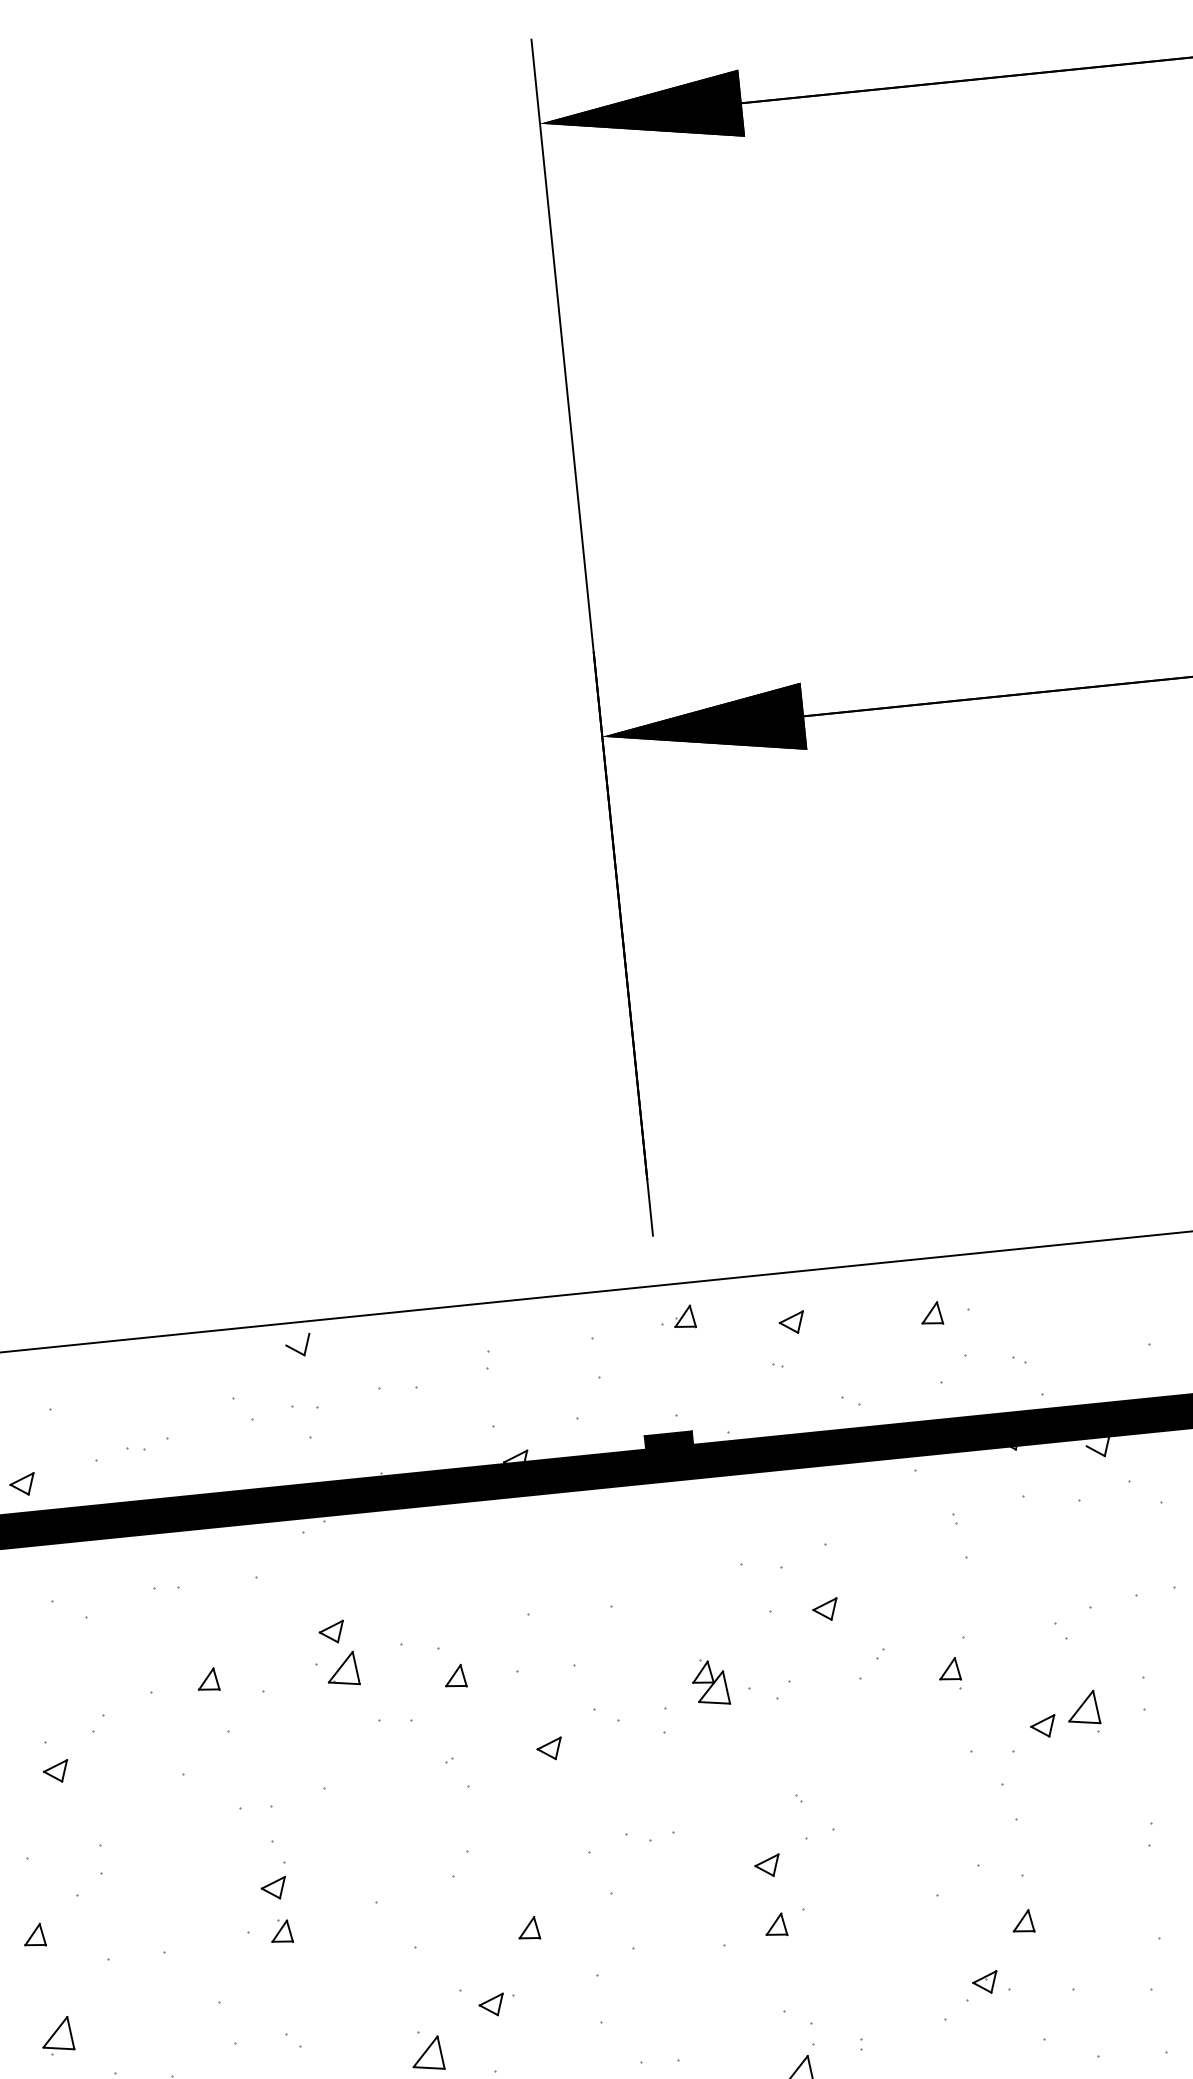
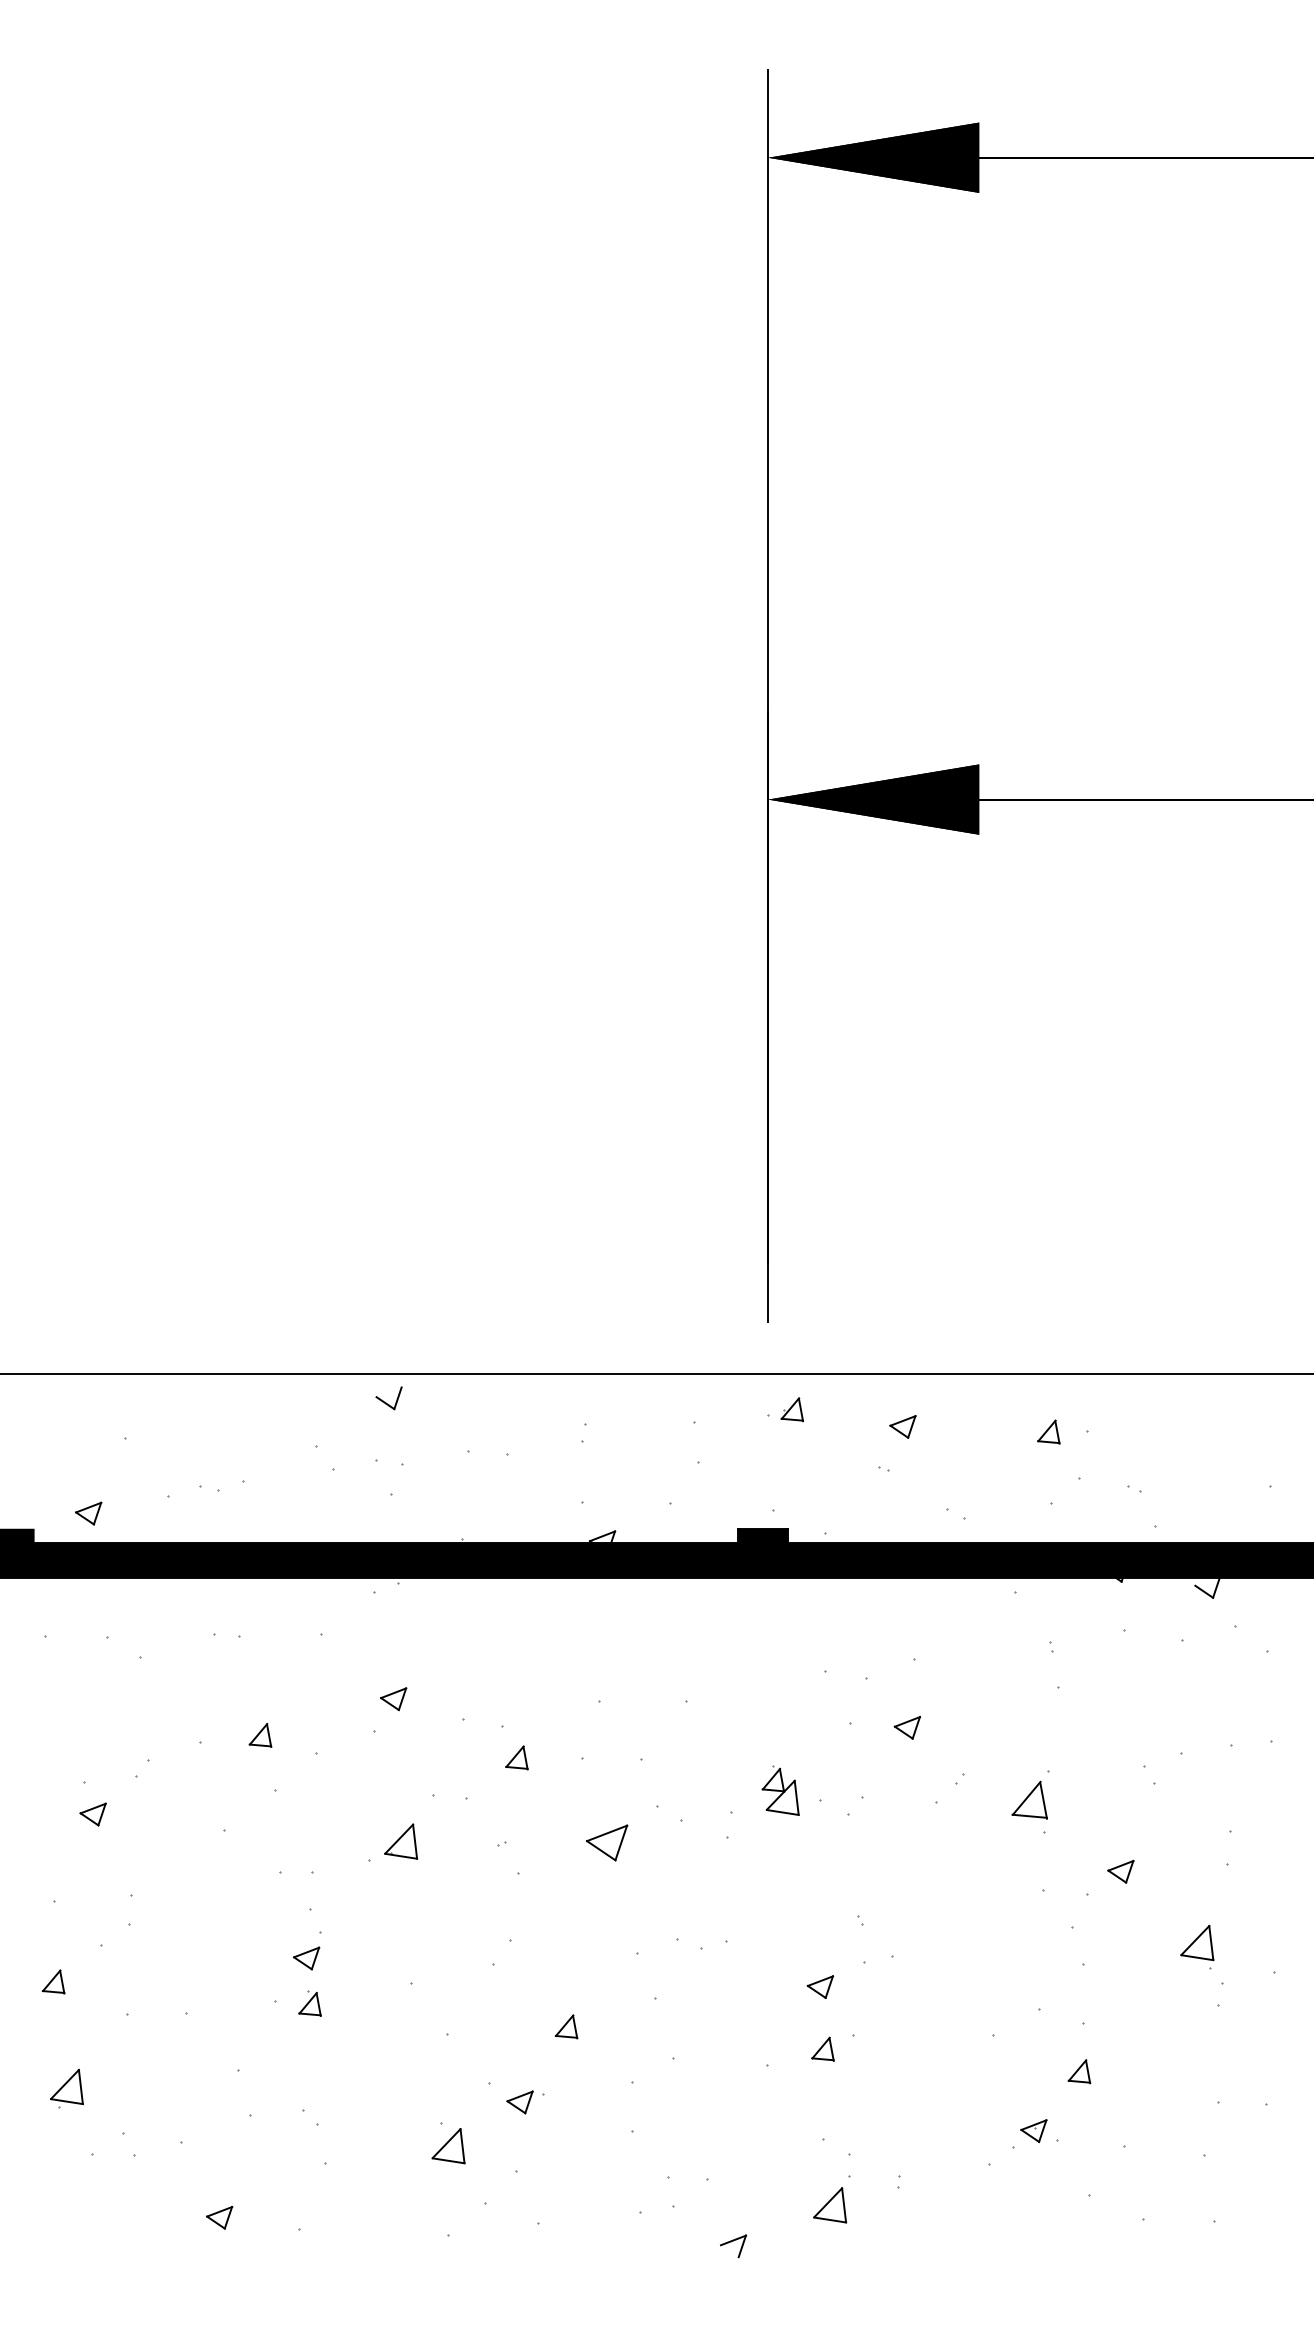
part: (343, 1669) -> (401, 1841), moved
part: (949, 1673) -> (1029, 1806), size x1.6
part: (1083, 1712) -> (1197, 1947), moved
part: (549, 1749) -> (606, 1843), size x1.6

